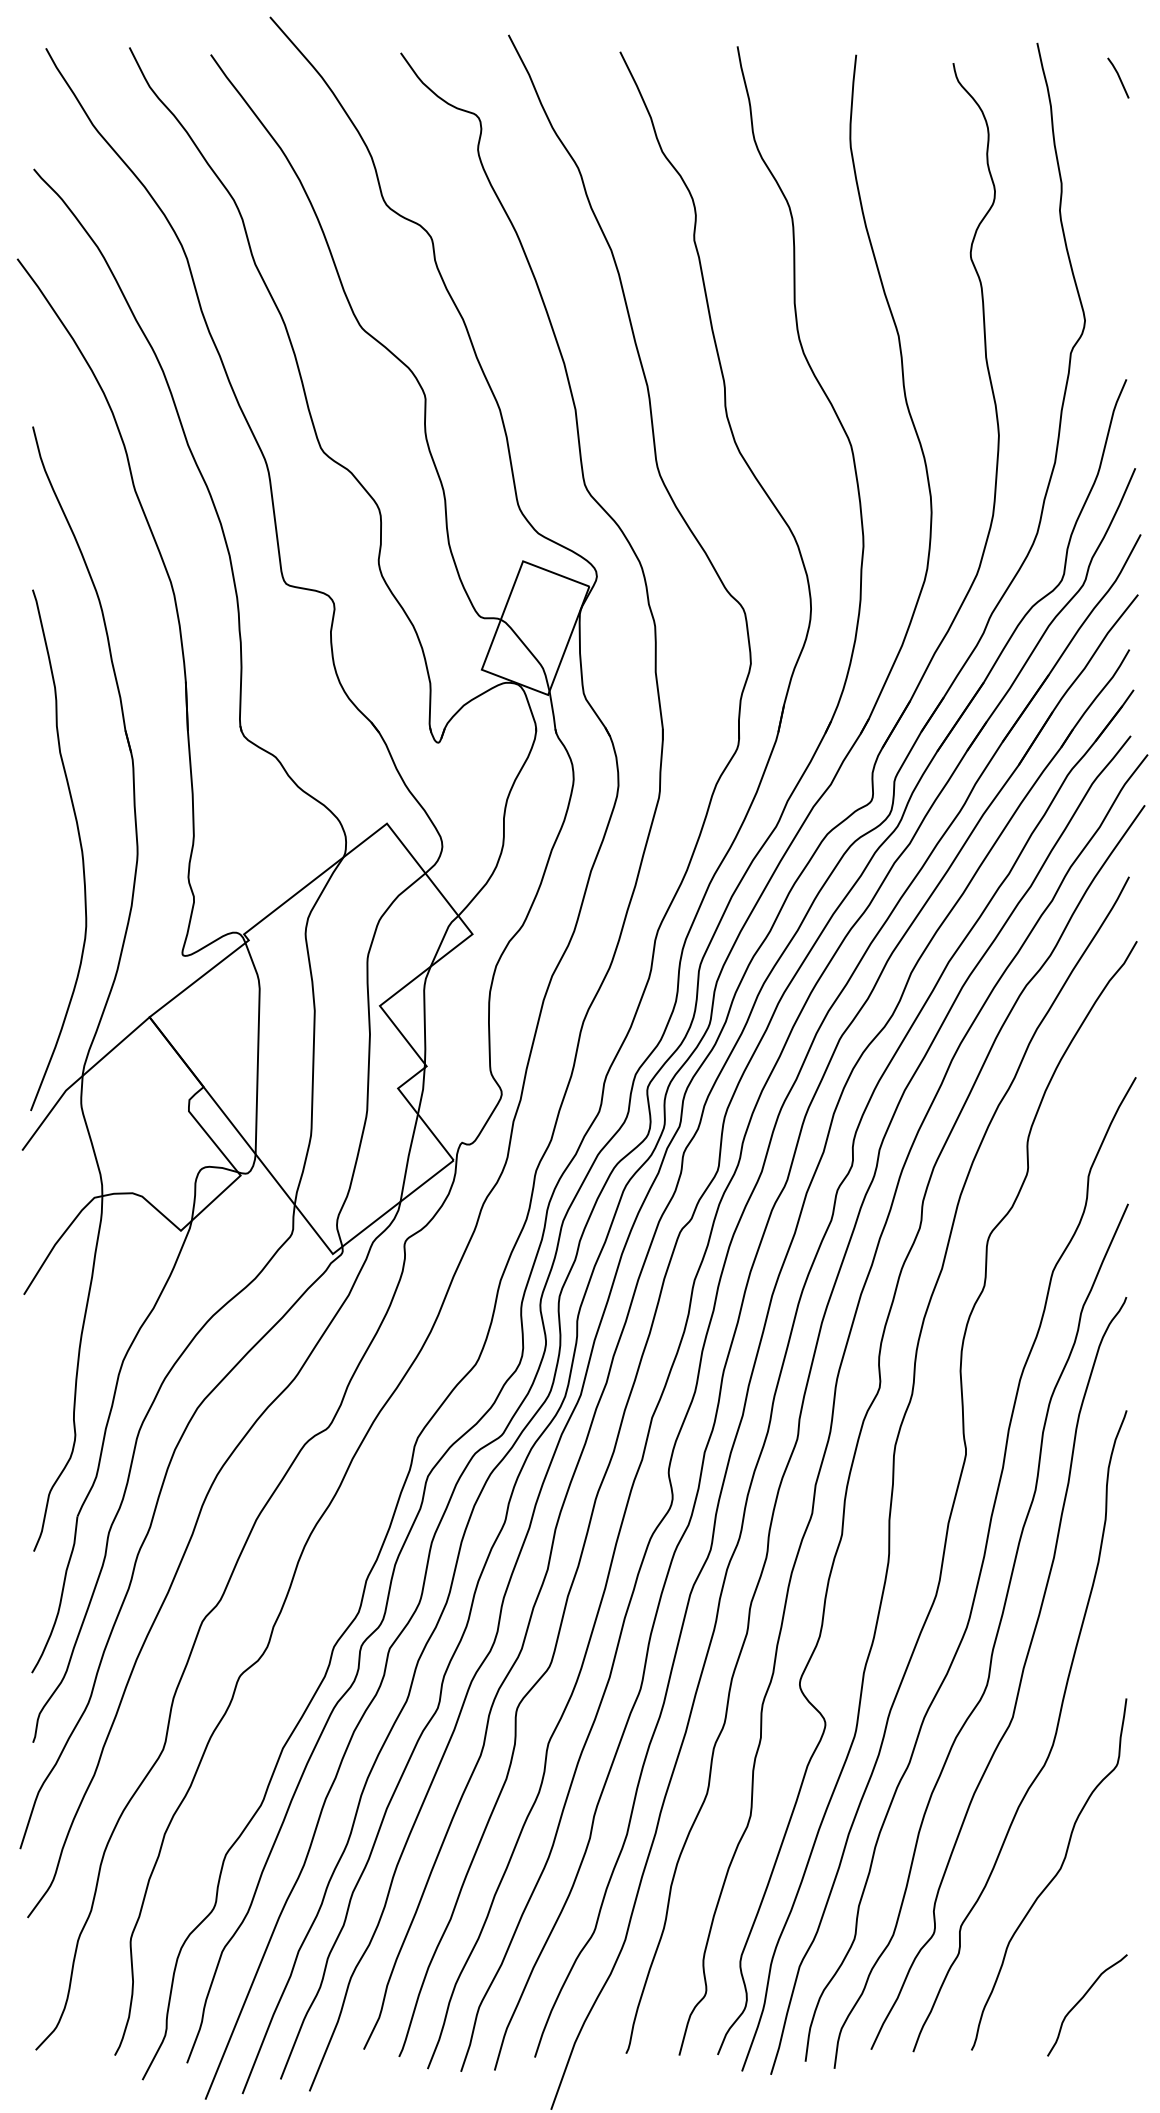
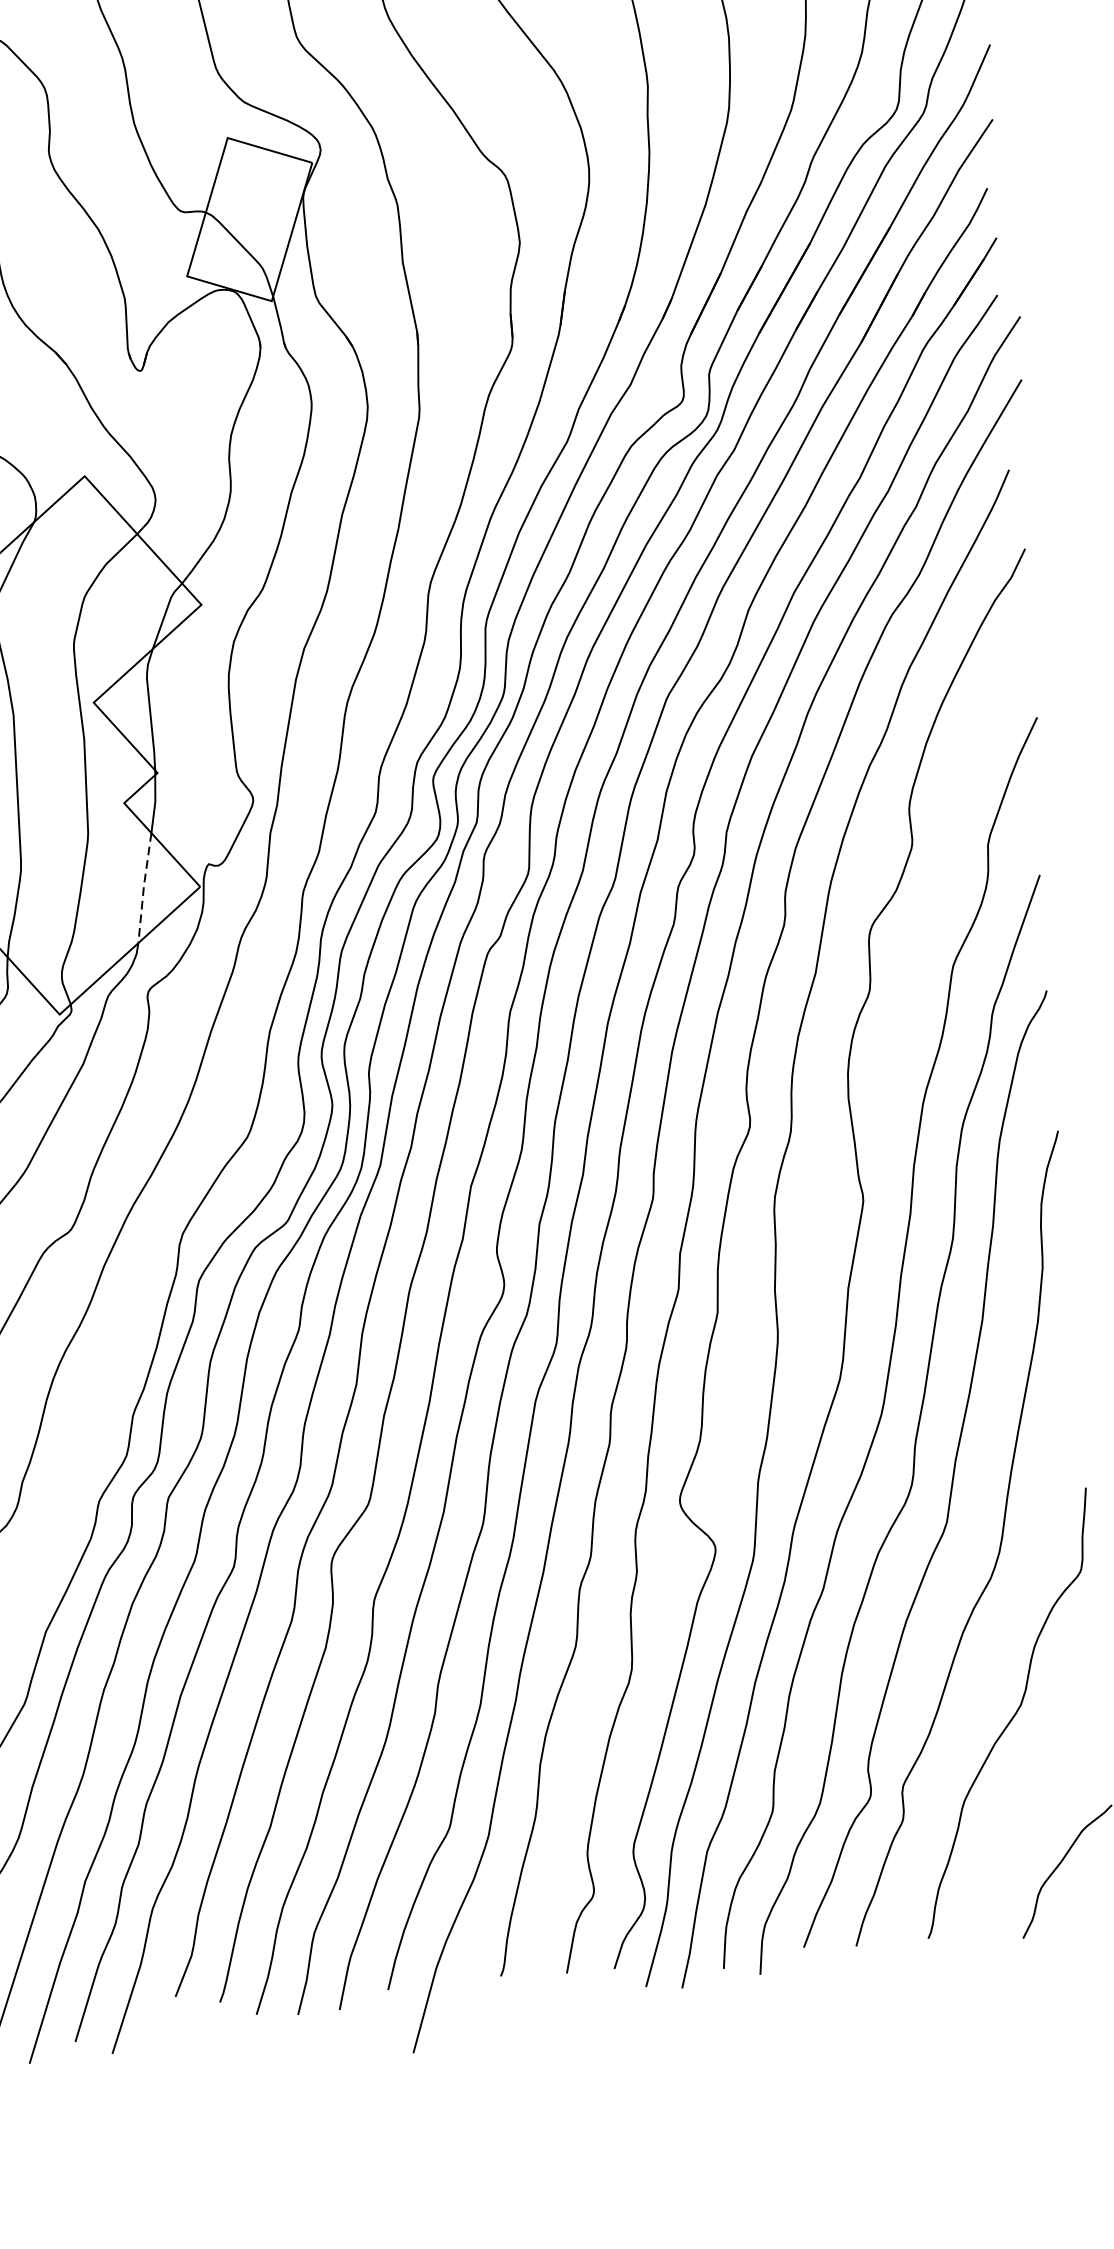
line: (408, 1157) -> (143, 887), solid -> dashed

